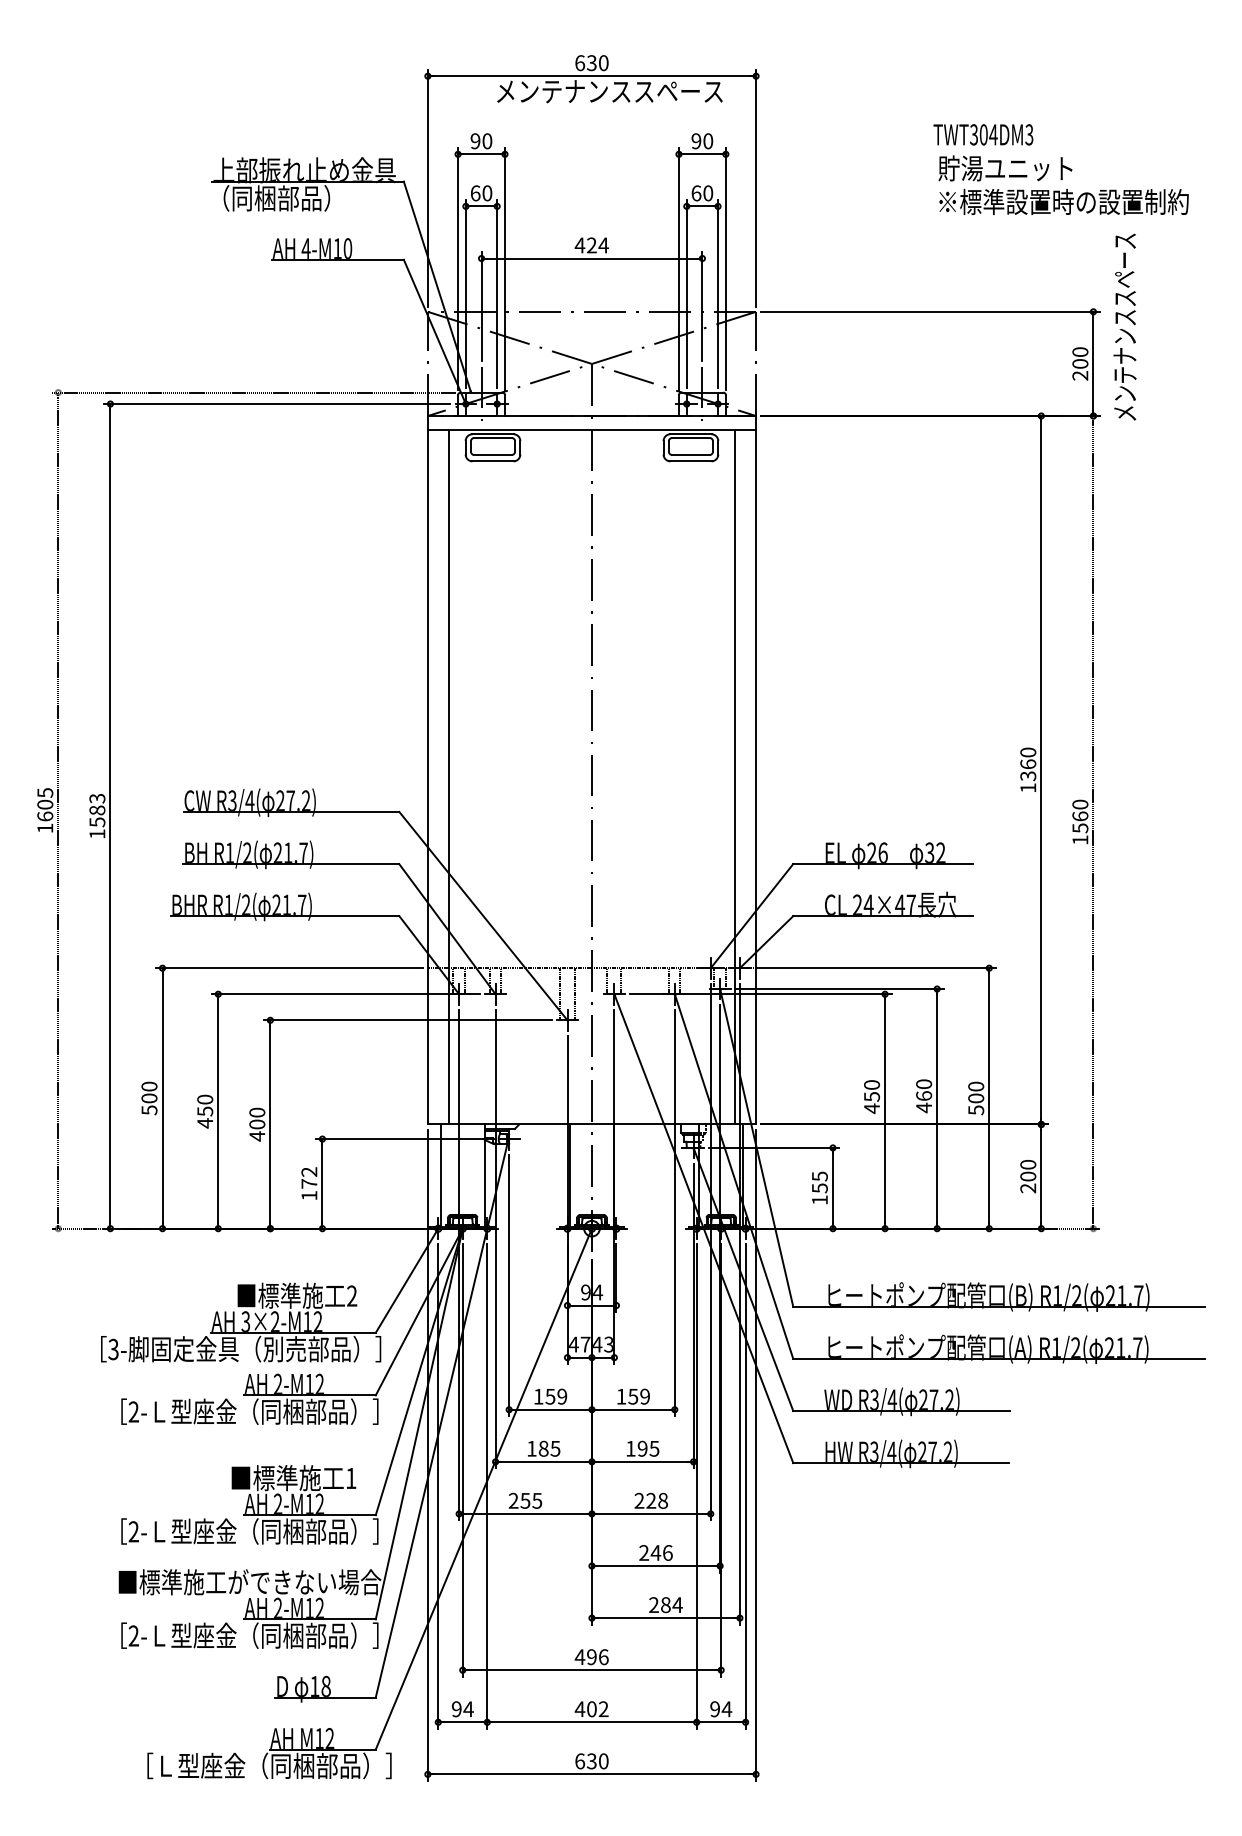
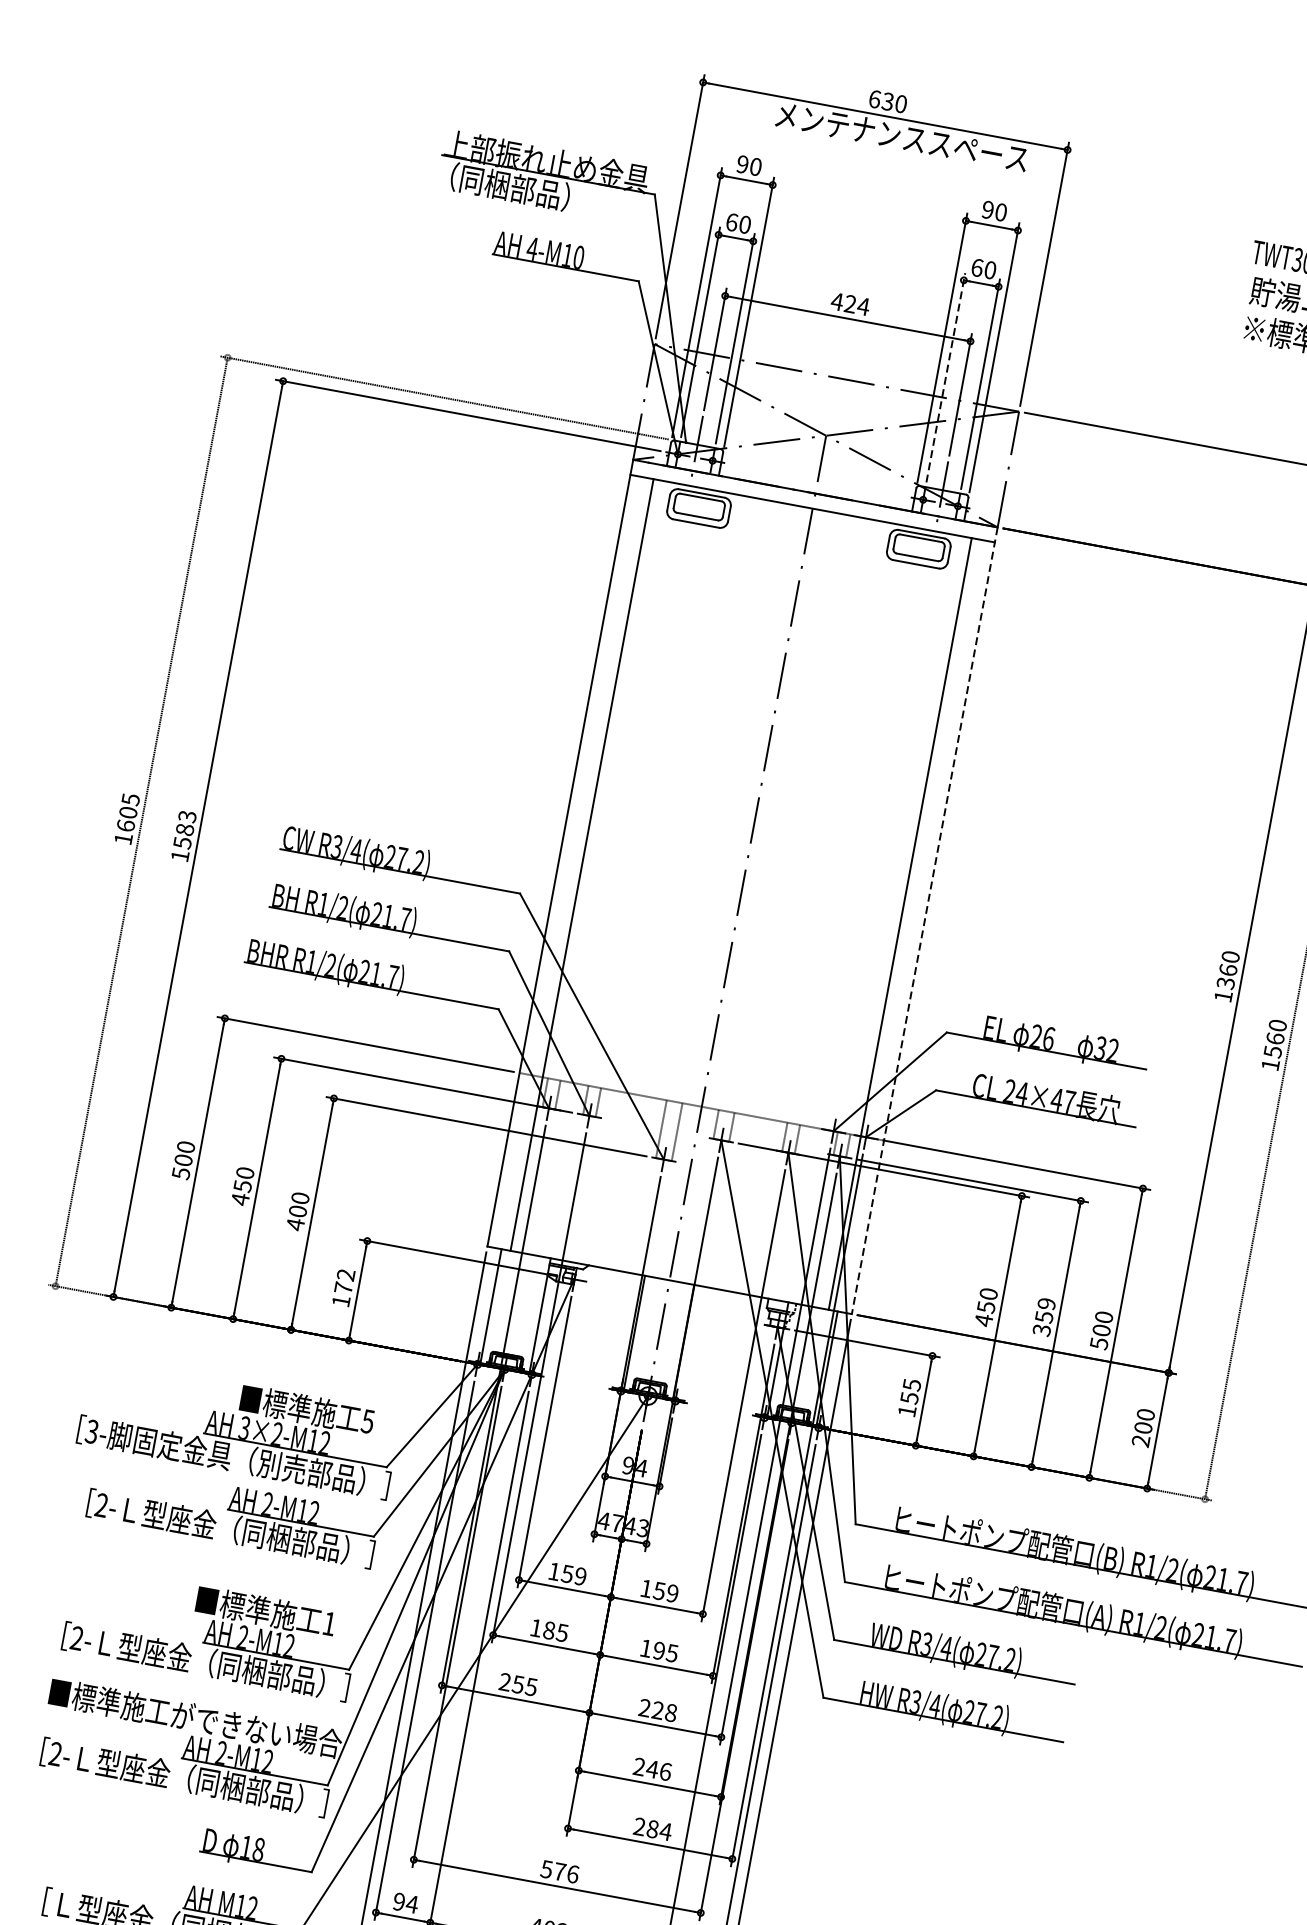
line: (686, 293) -> (945, 376), solid -> dashed
line: (756, 770) -> (925, 921), solid -> dashed
text: (924, 1096) -> (1044, 1317), 460 -> 359
text: (352, 1295) -> (368, 1420), 2 -> 5
text: (585, 1657) -> (552, 1870), 496 -> 576

